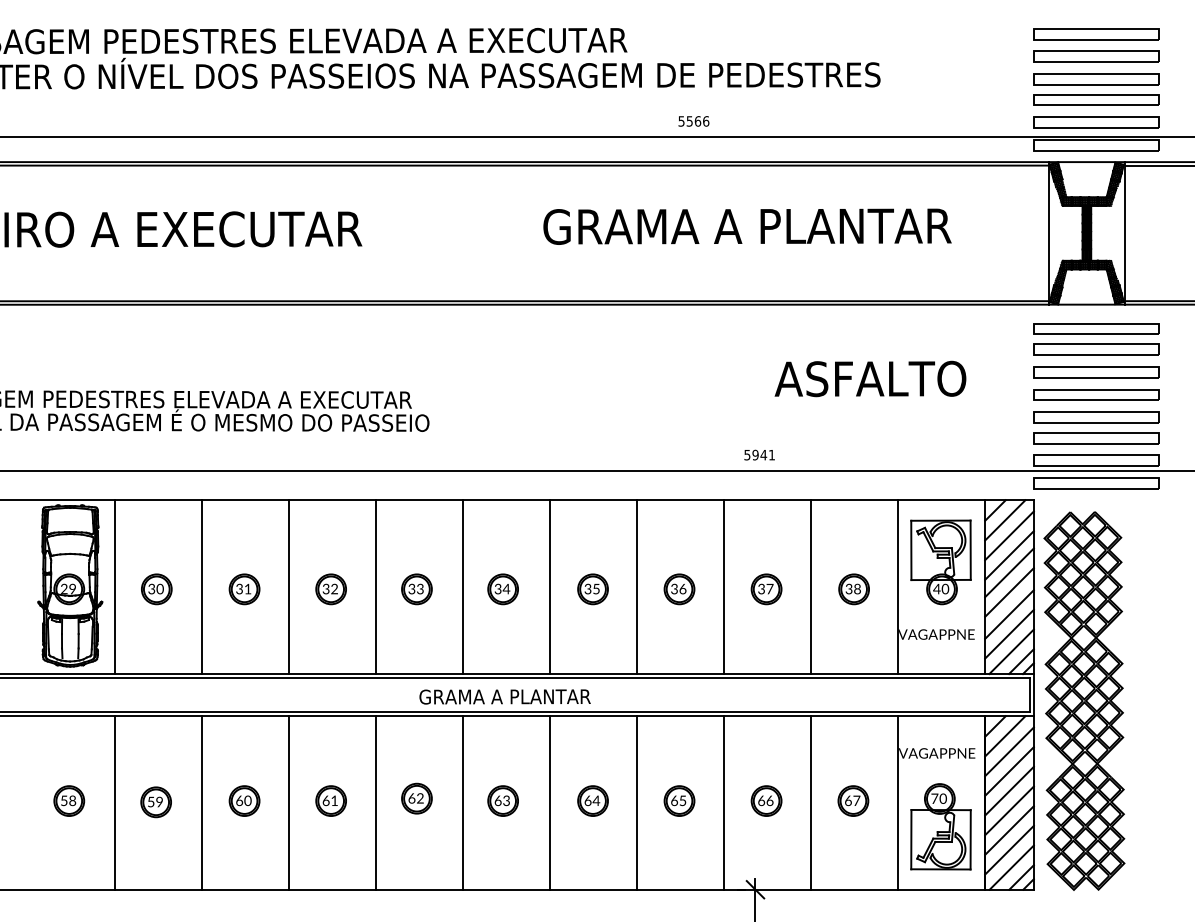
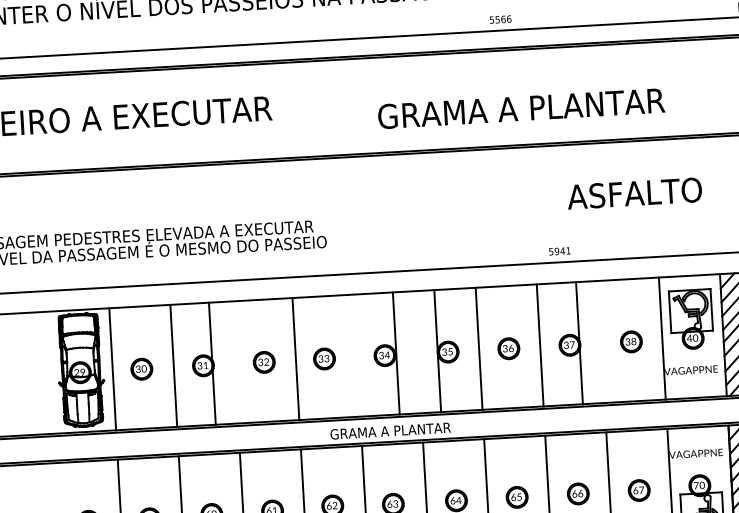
text: (747, 226) -> (521, 108), moved
line: (289, 587) -> (212, 363), moved
line: (463, 587) -> (396, 353), moved
line: (550, 587) -> (437, 351), moved
line: (811, 587) -> (579, 343), moved

